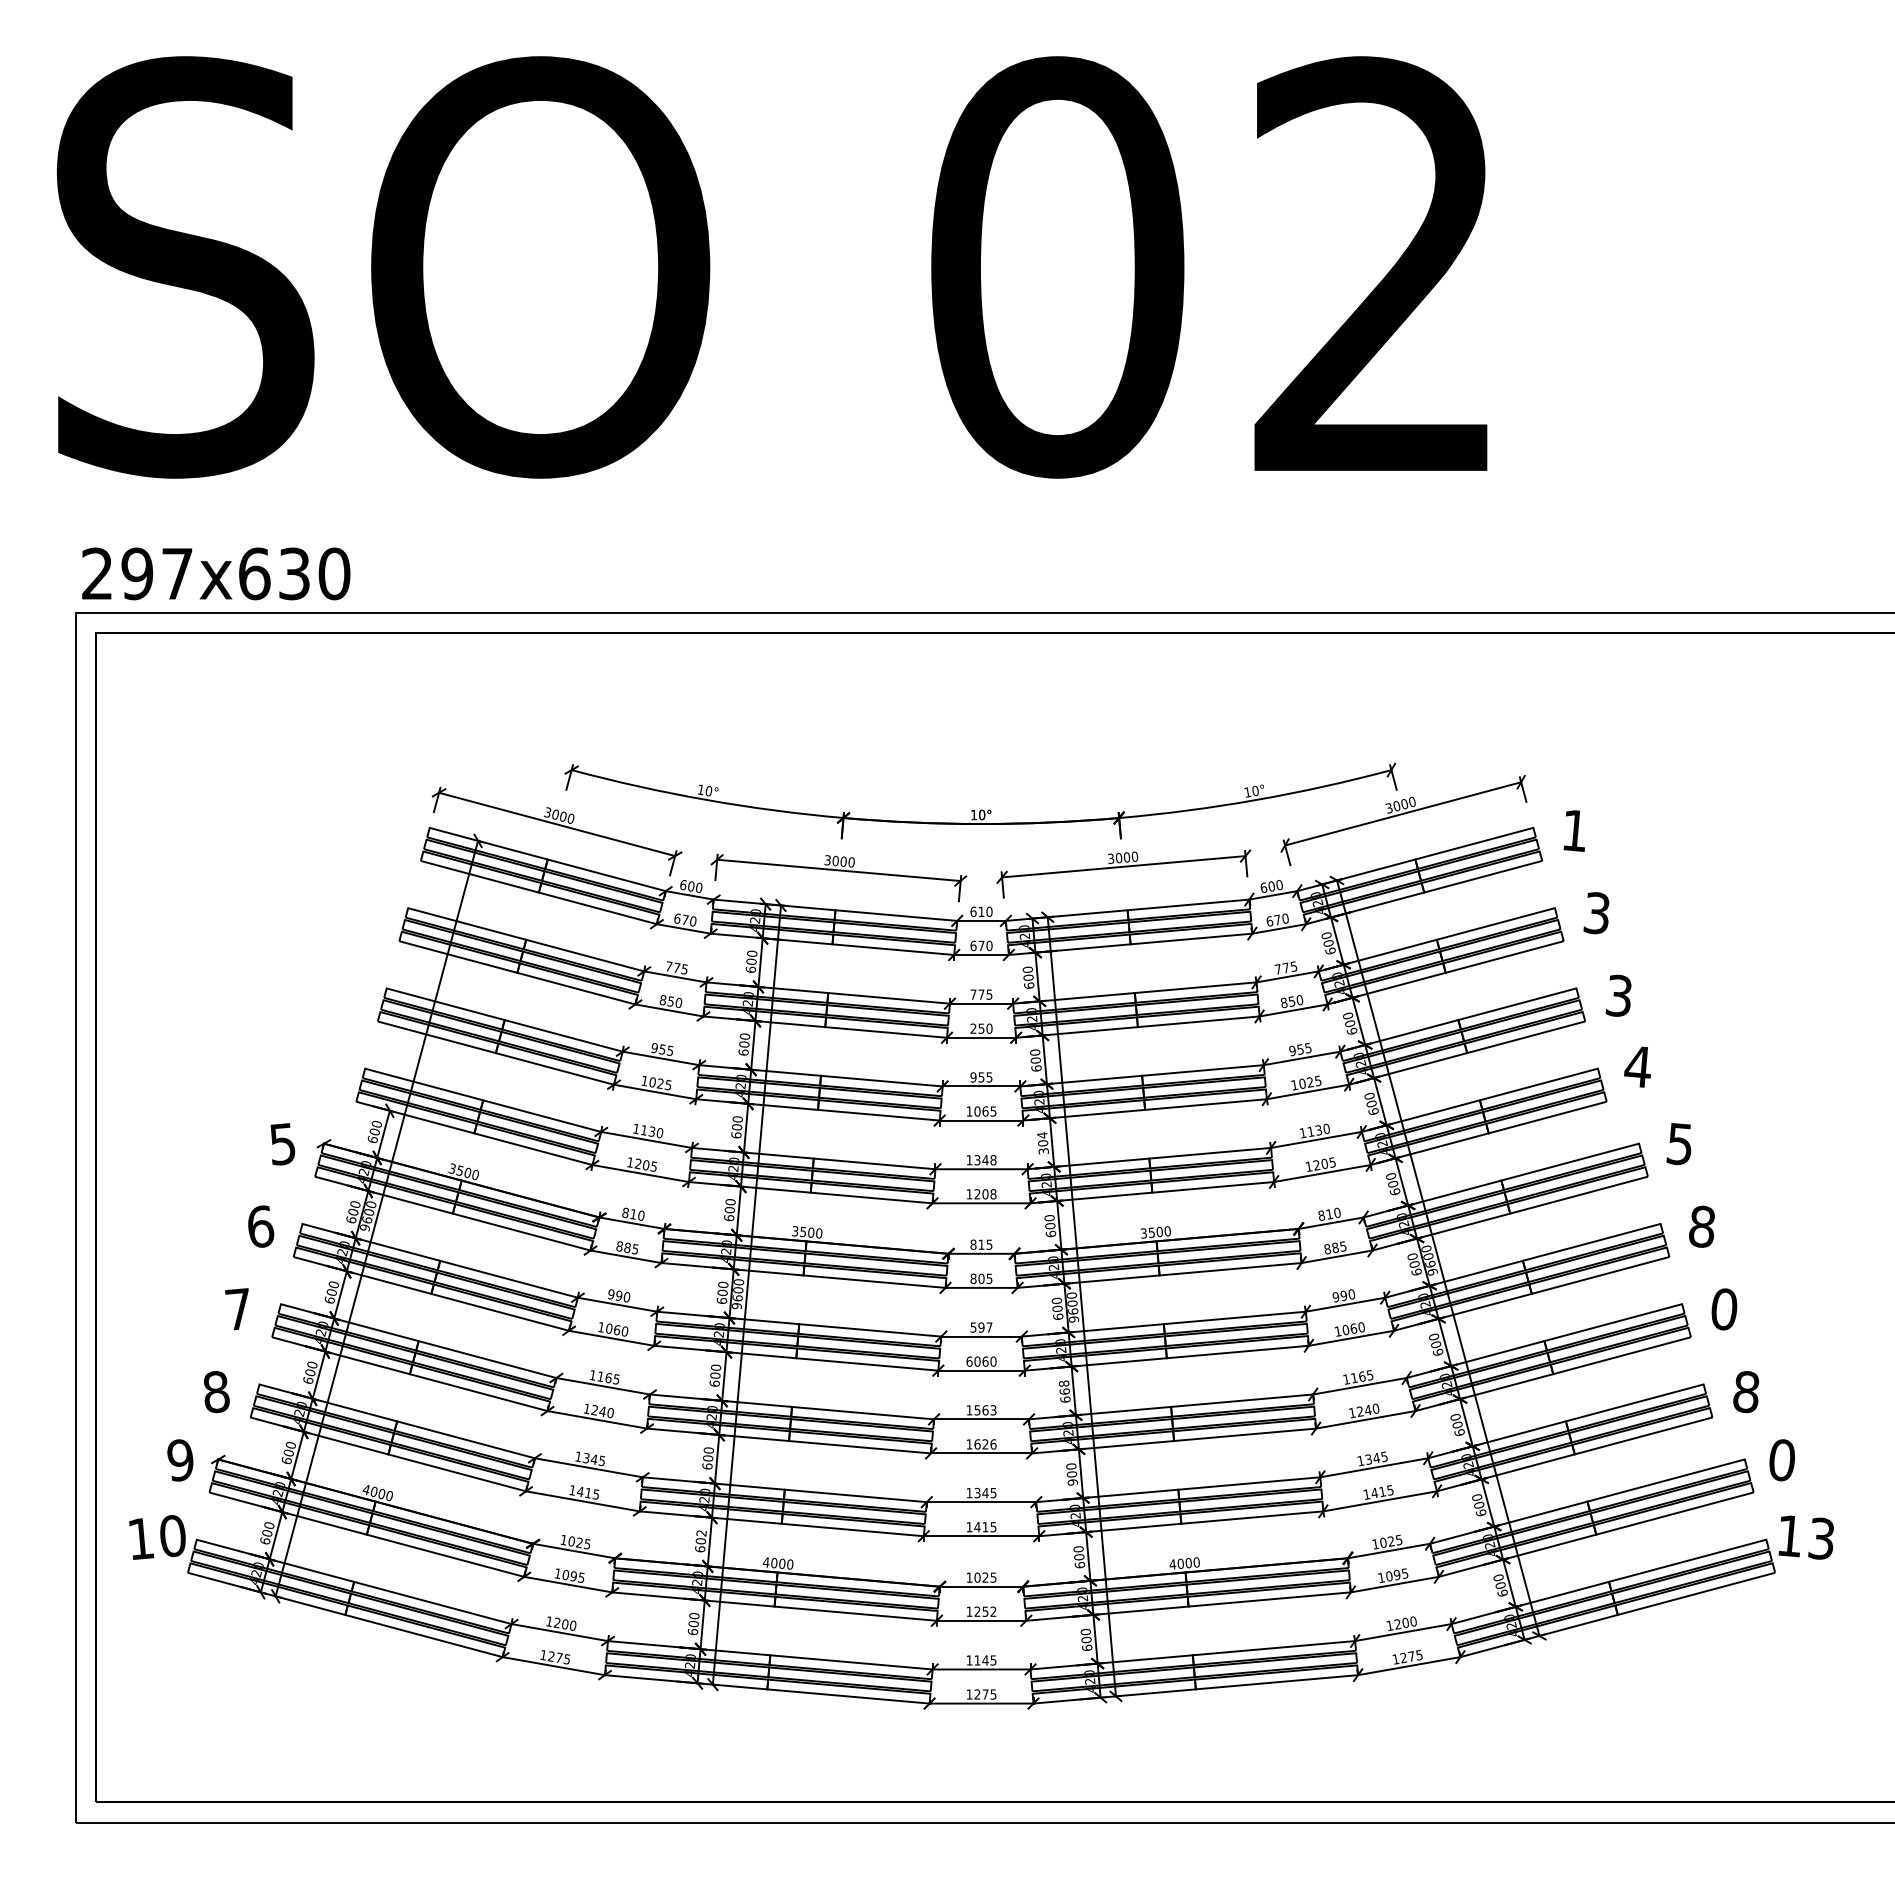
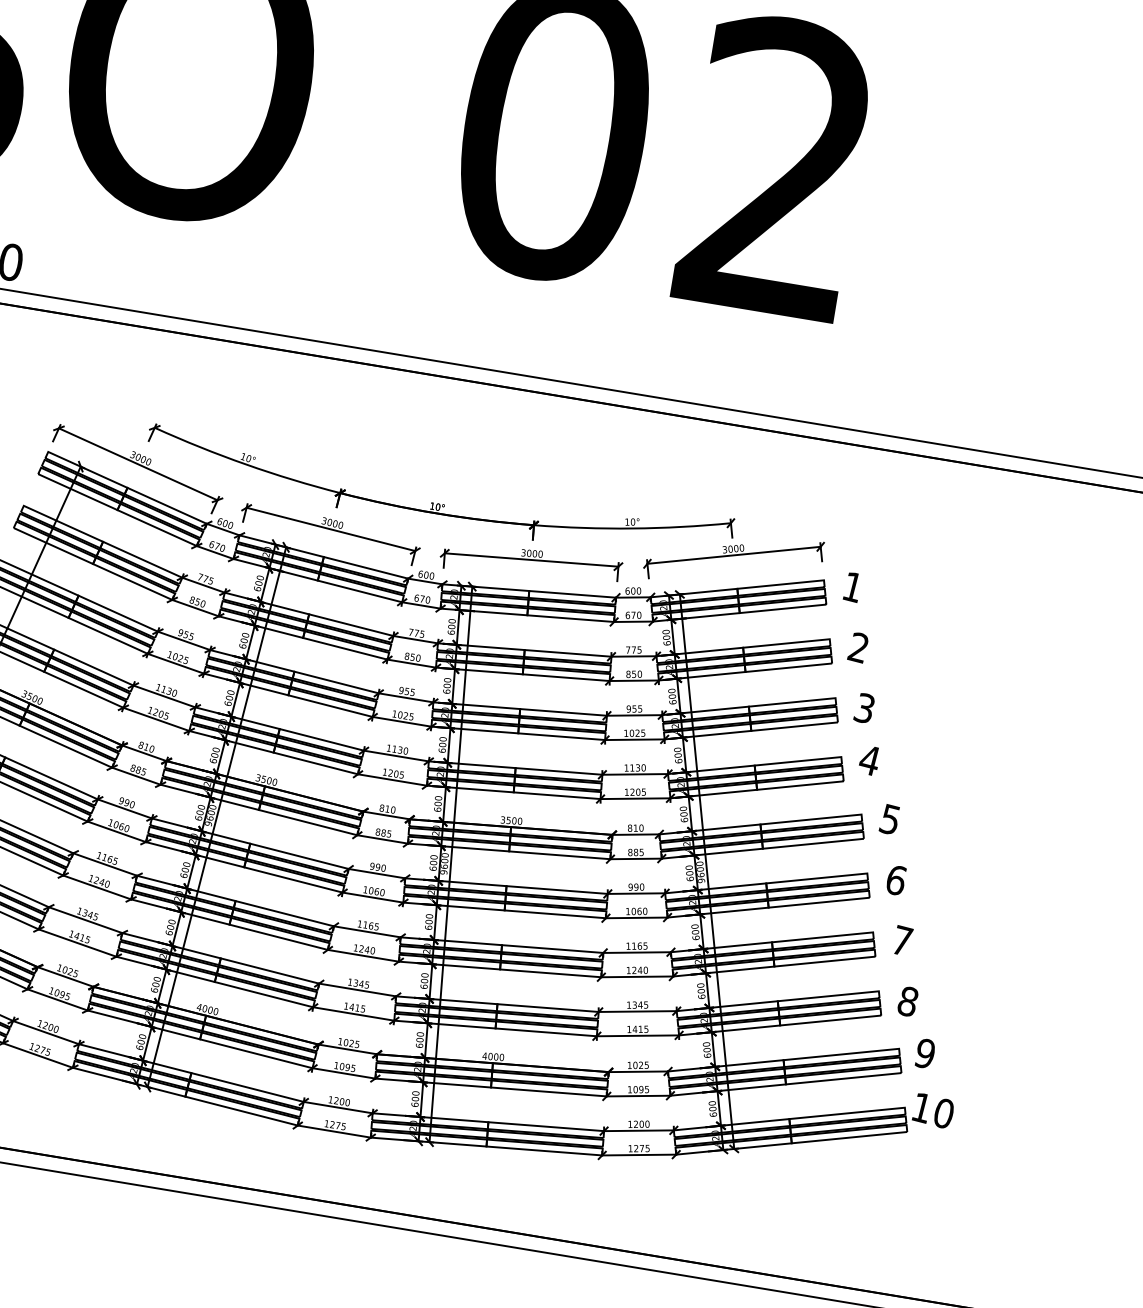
text: (981, 911) -> (426, 574), 610 -> 600
text: (1596, 913) -> (858, 647), 3 -> 2
text: (973, 1028) -> (407, 656), 250 -> 850
text: (985, 1111) -> (405, 715), 1065 -> 1025
text: (1042, 1143) -> (442, 745), 304 -> 600
text: (985, 1160) -> (400, 750), 1348 -> 1130
text: (993, 1194) -> (401, 775), 1208 -> 1205
text: (1701, 1226) -> (895, 880), 8 -> 6
text: (989, 1244) -> (393, 809), 815 -> 810
text: (981, 1278) -> (383, 832), 805 -> 885
text: (1724, 1309) -> (902, 941), 0 -> 7
text: (981, 1327) -> (377, 867), 597 -> 990
text: (969, 1361) -> (365, 889), 6060 -> 1060
text: (1064, 1387) -> (429, 919), 668 -> 600
text: (985, 1410) -> (371, 926), 1563 -> 1165
text: (985, 1444) -> (367, 949), 1626 -> 1240
text: (1782, 1460) -> (925, 1053), 0 -> 9
text: (1072, 1482) -> (423, 986), 900 -> 600
text: (701, 1533) -> (157, 979), 602 -> 600
text: (1821, 1538) -> (943, 1113), 13 -> 10
text: (985, 1611) -> (347, 1067), 1252 -> 1095
text: (985, 1660) -> (342, 1101), 1145 -> 1200

